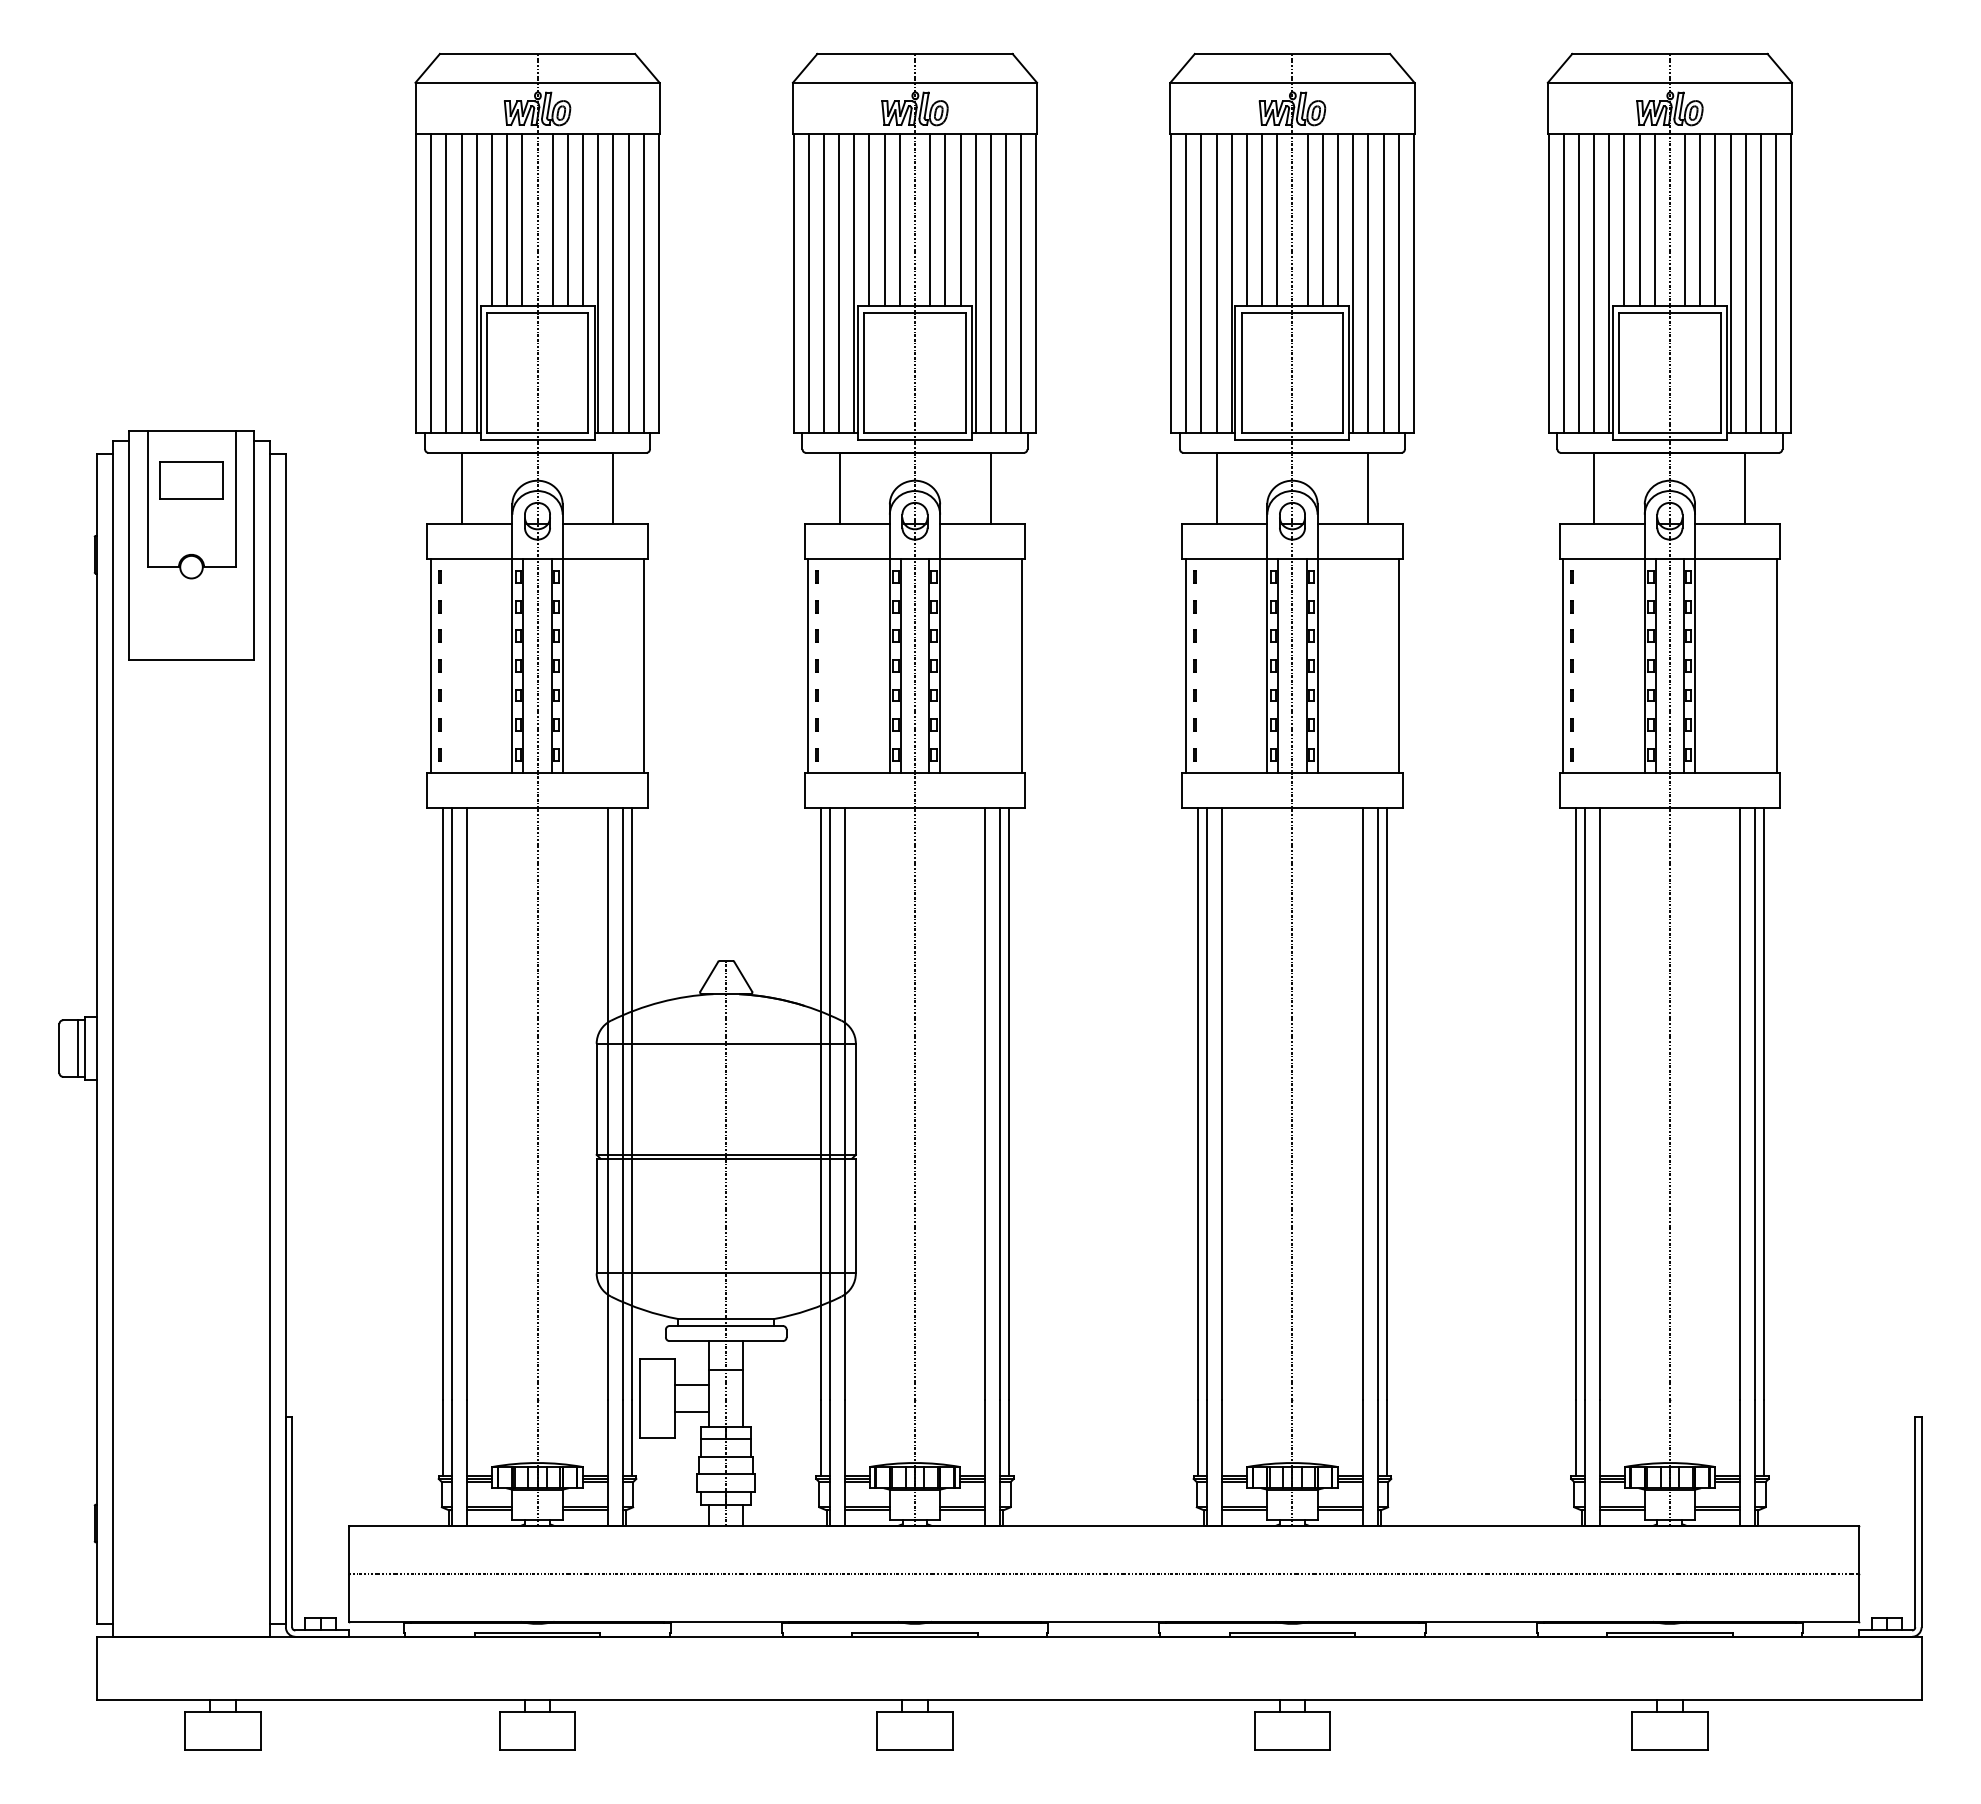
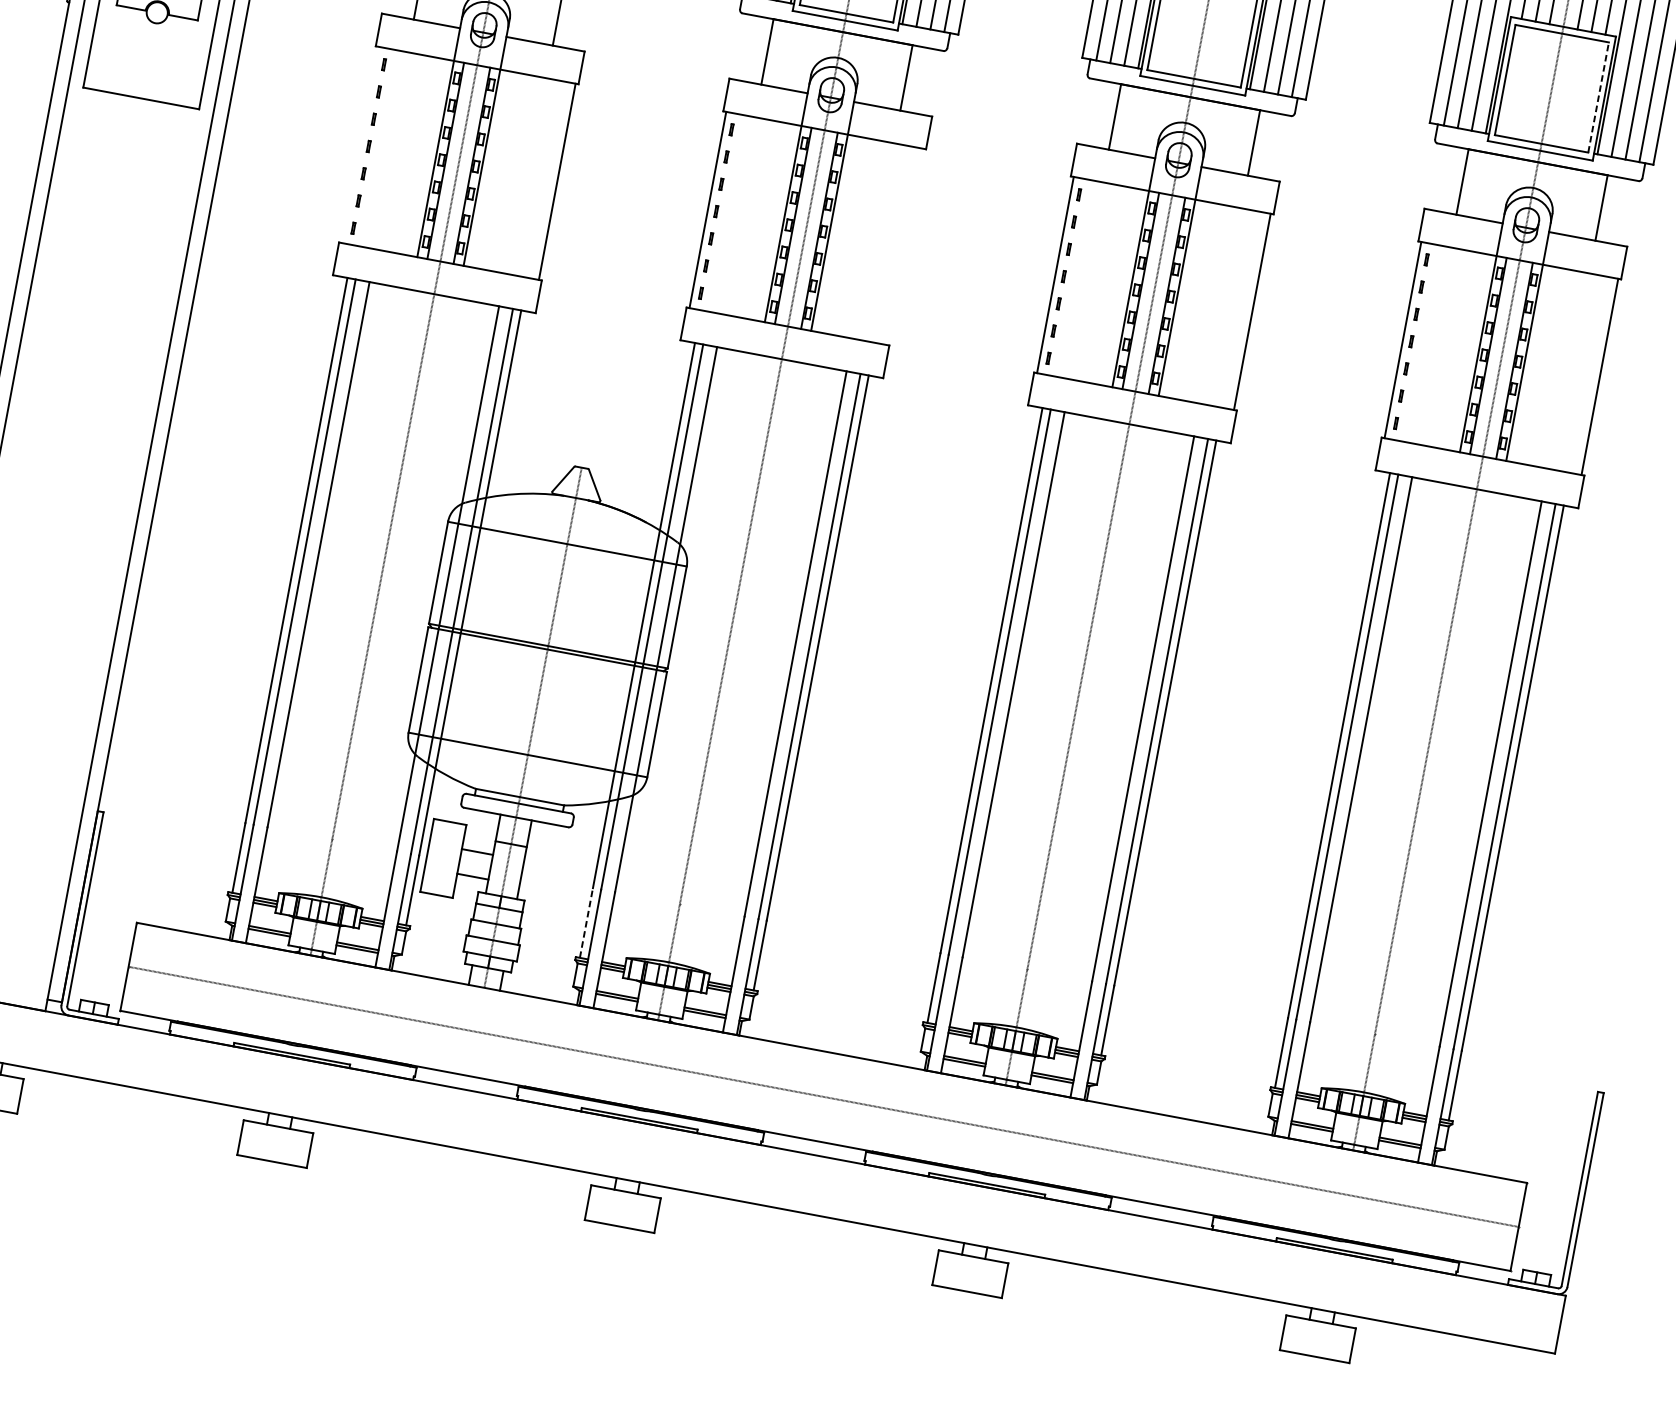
line: (1720, 372) -> (1598, 97), solid -> dashed
line: (430, 665) -> (360, 144), removed
line: (1021, 665) -> (904, 246), removed
line: (820, 1437) -> (586, 922), solid -> dashed

